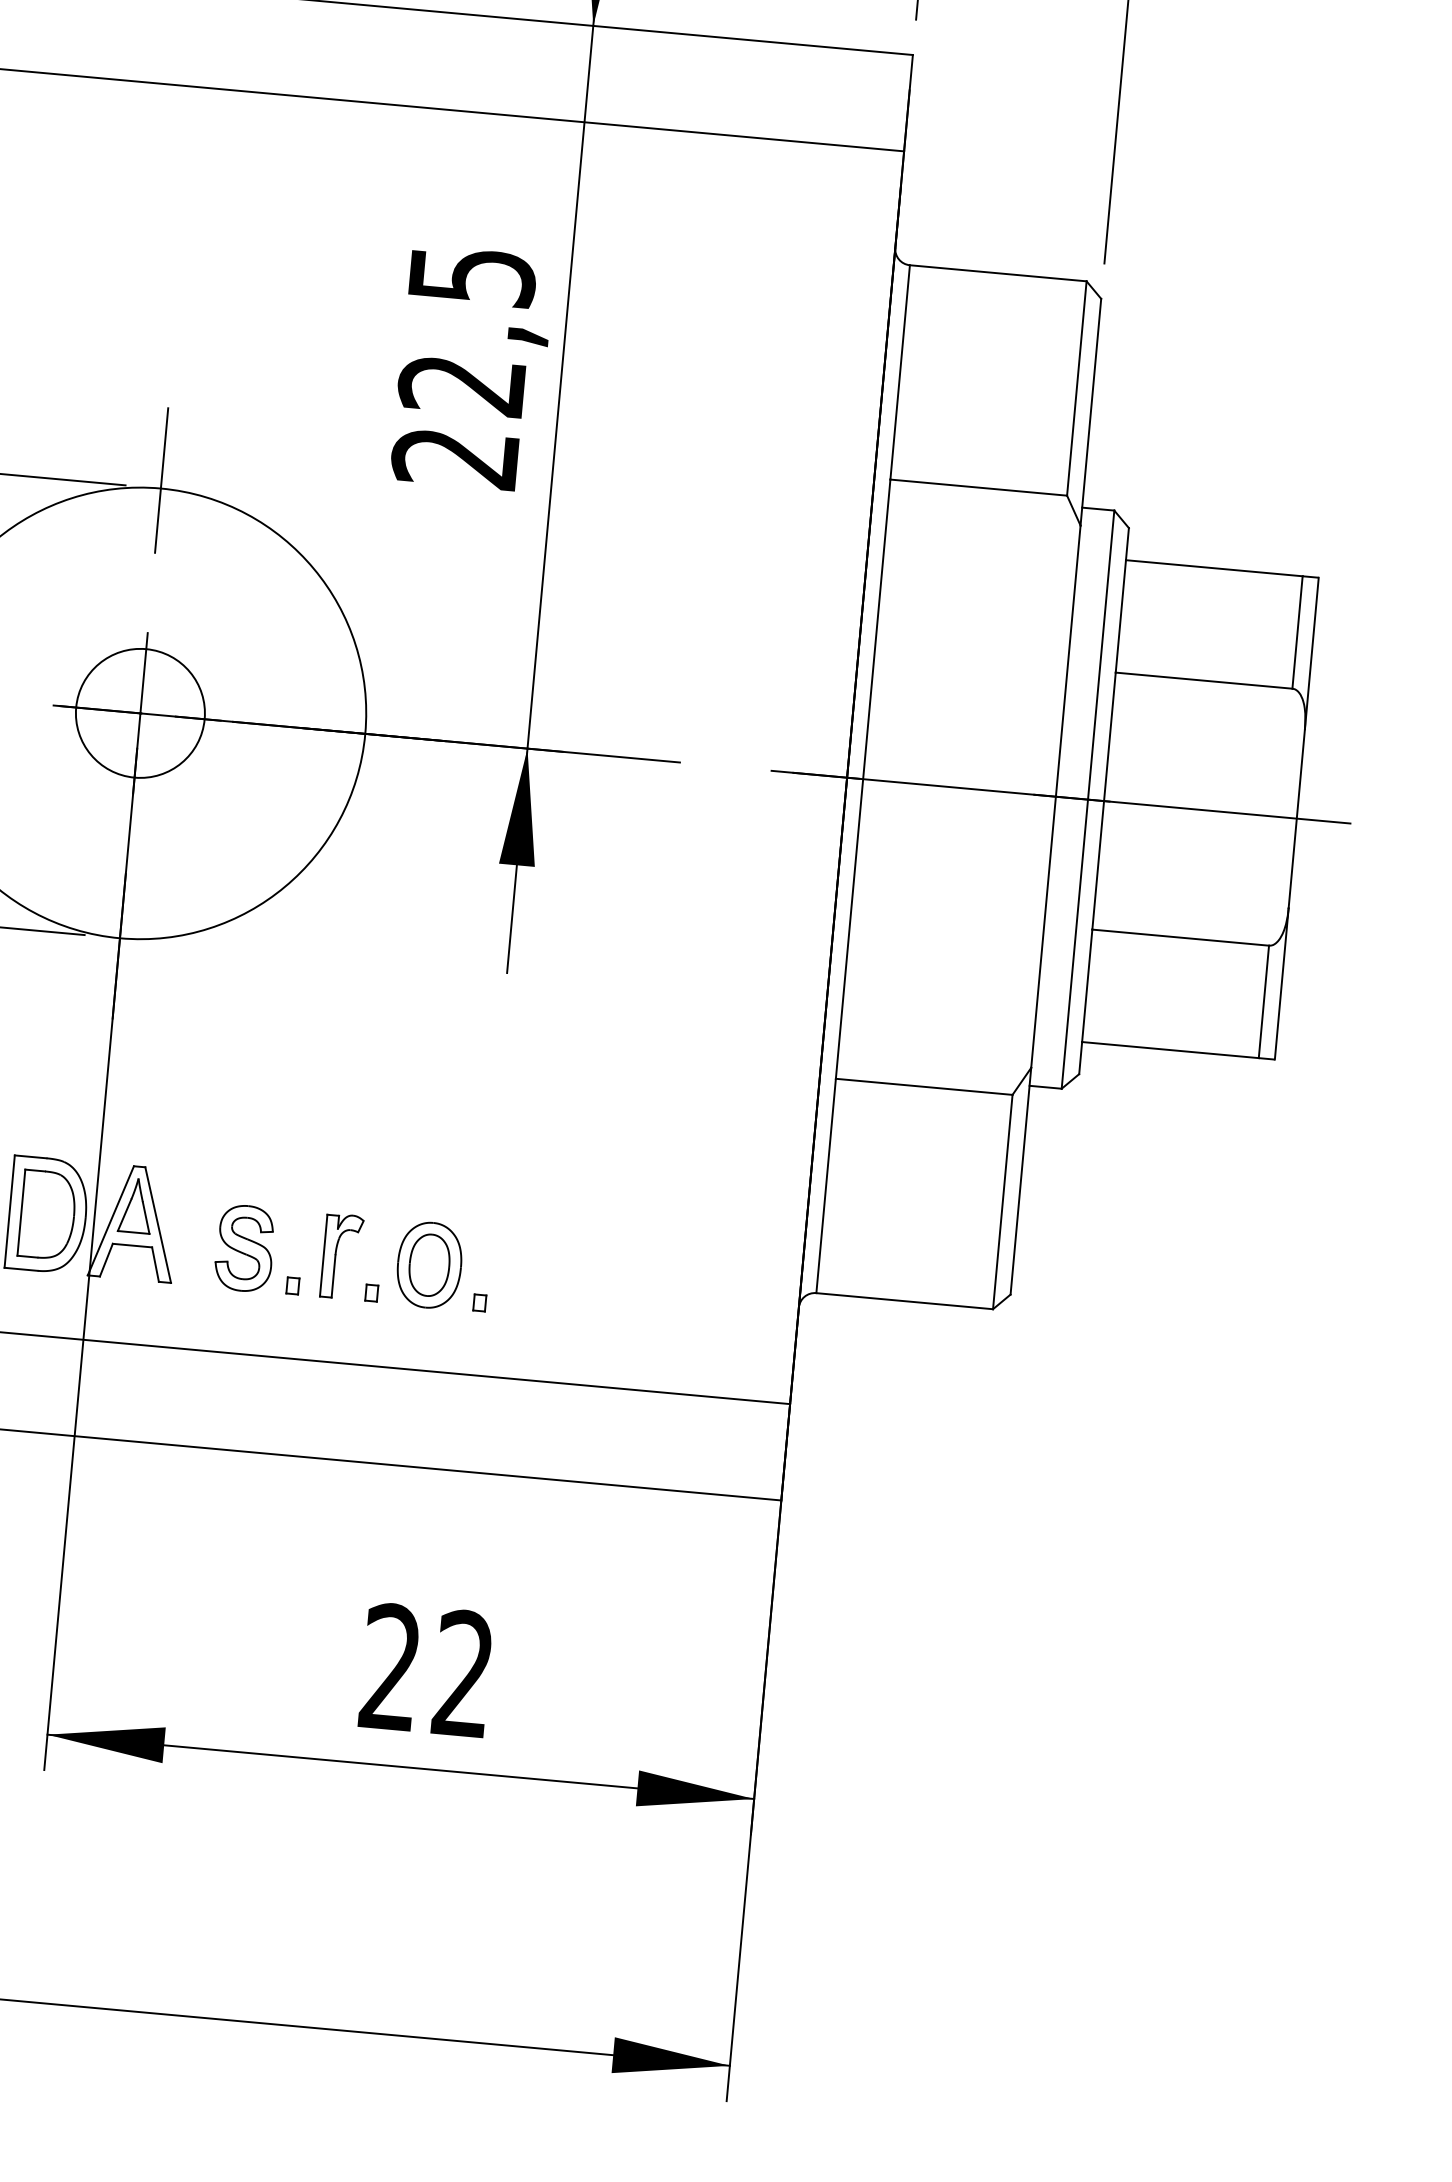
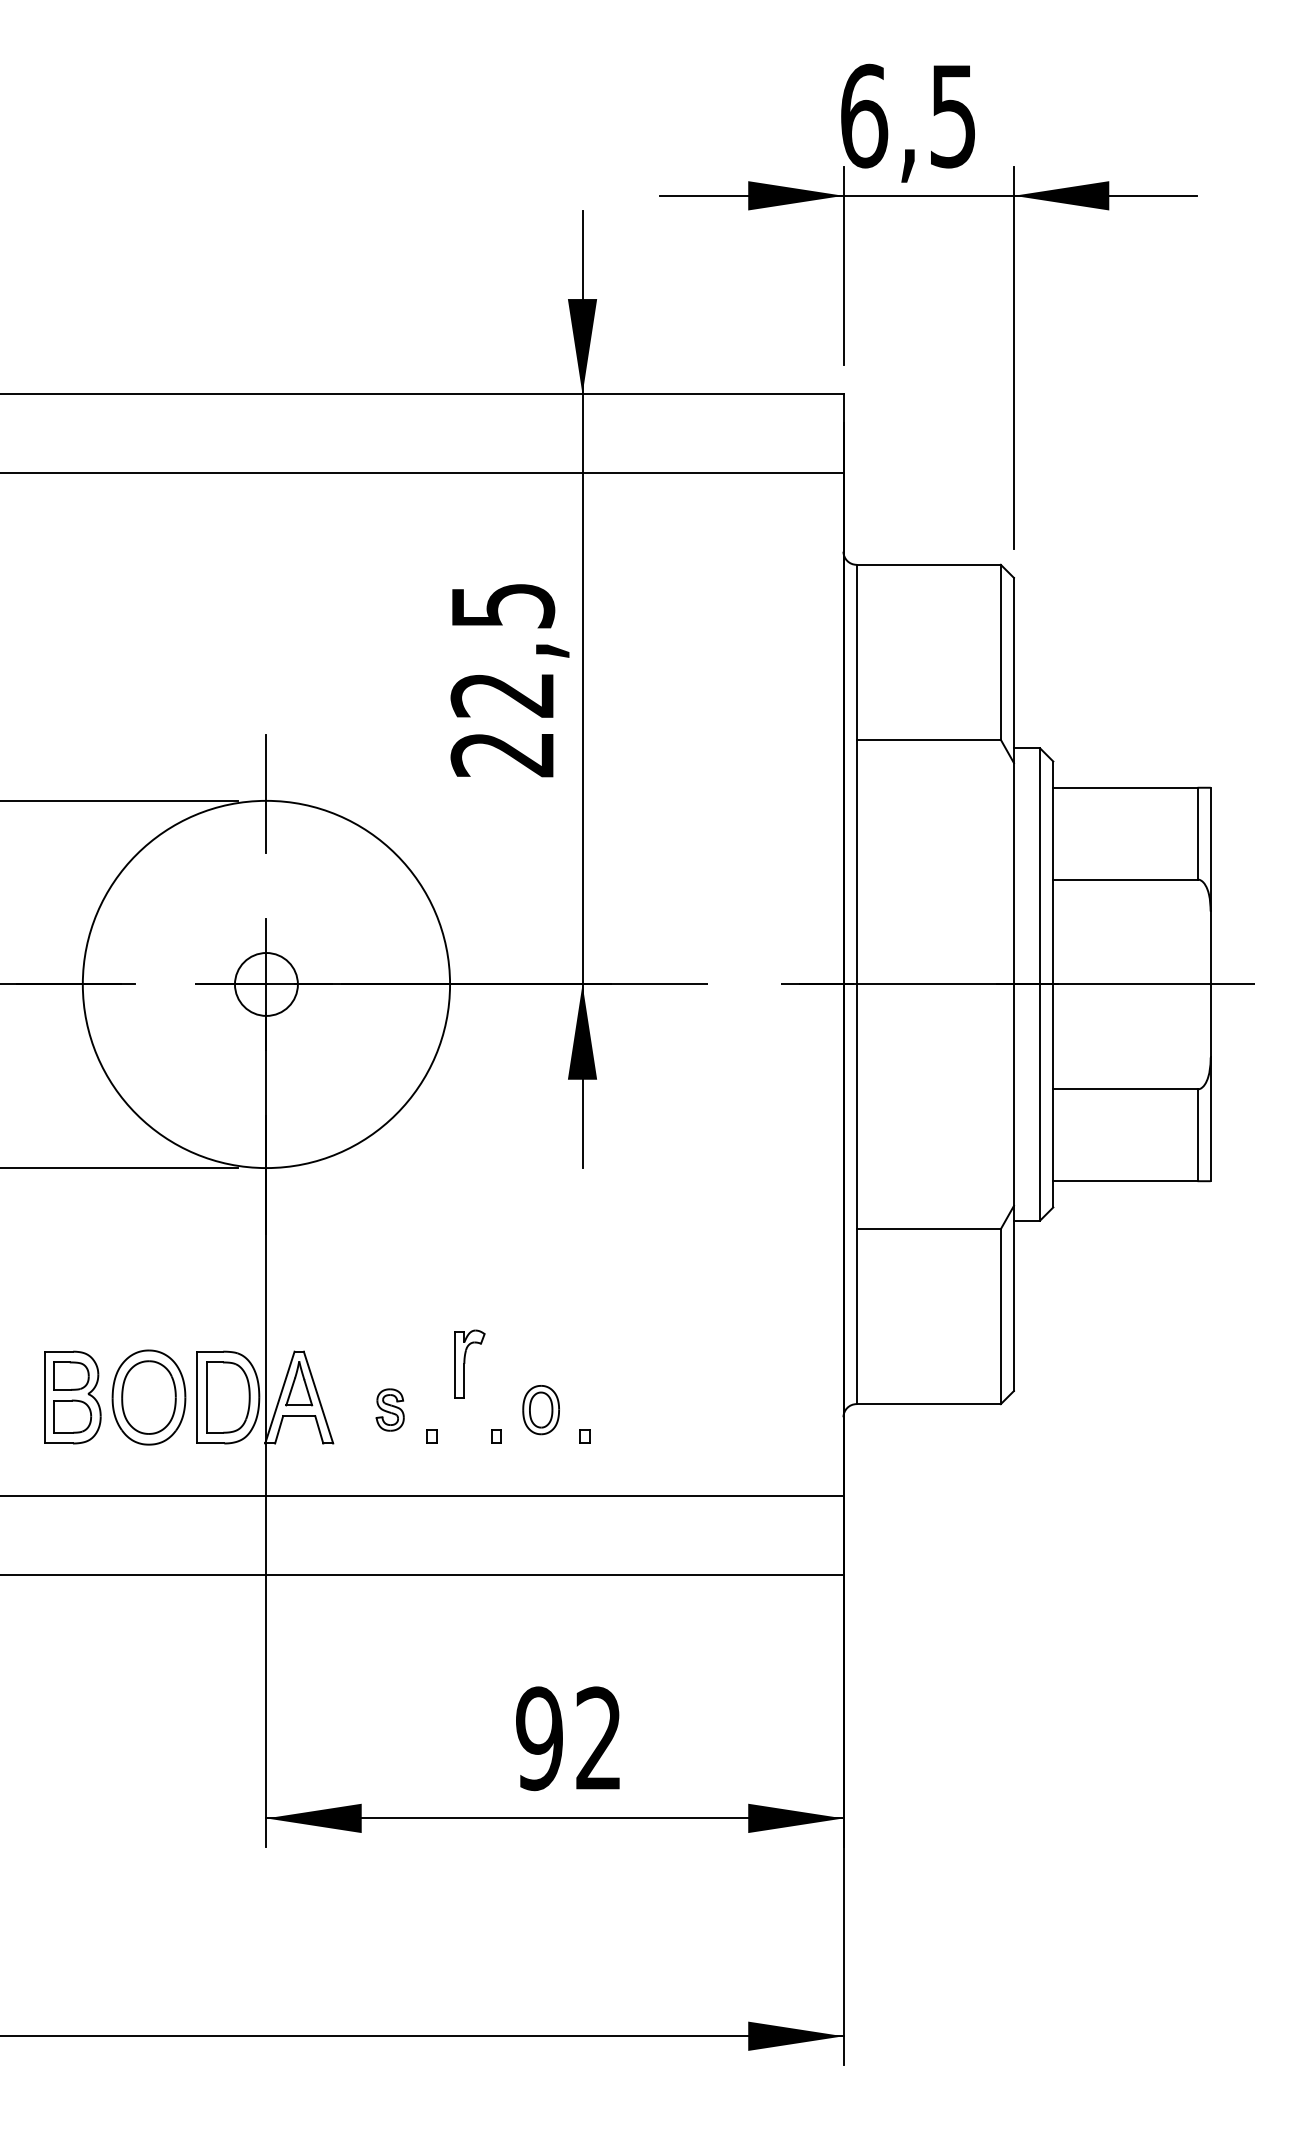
circle: (140, 713) -> (266, 984), size x0.6
part: (243, 1247) -> (389, 1409), size x0.6
part: (341, 1255) -> (469, 1363), moved
part: (428, 1264) -> (540, 1409), size x0.7
text: (390, 1667) -> (539, 1738), 22 -> 92

